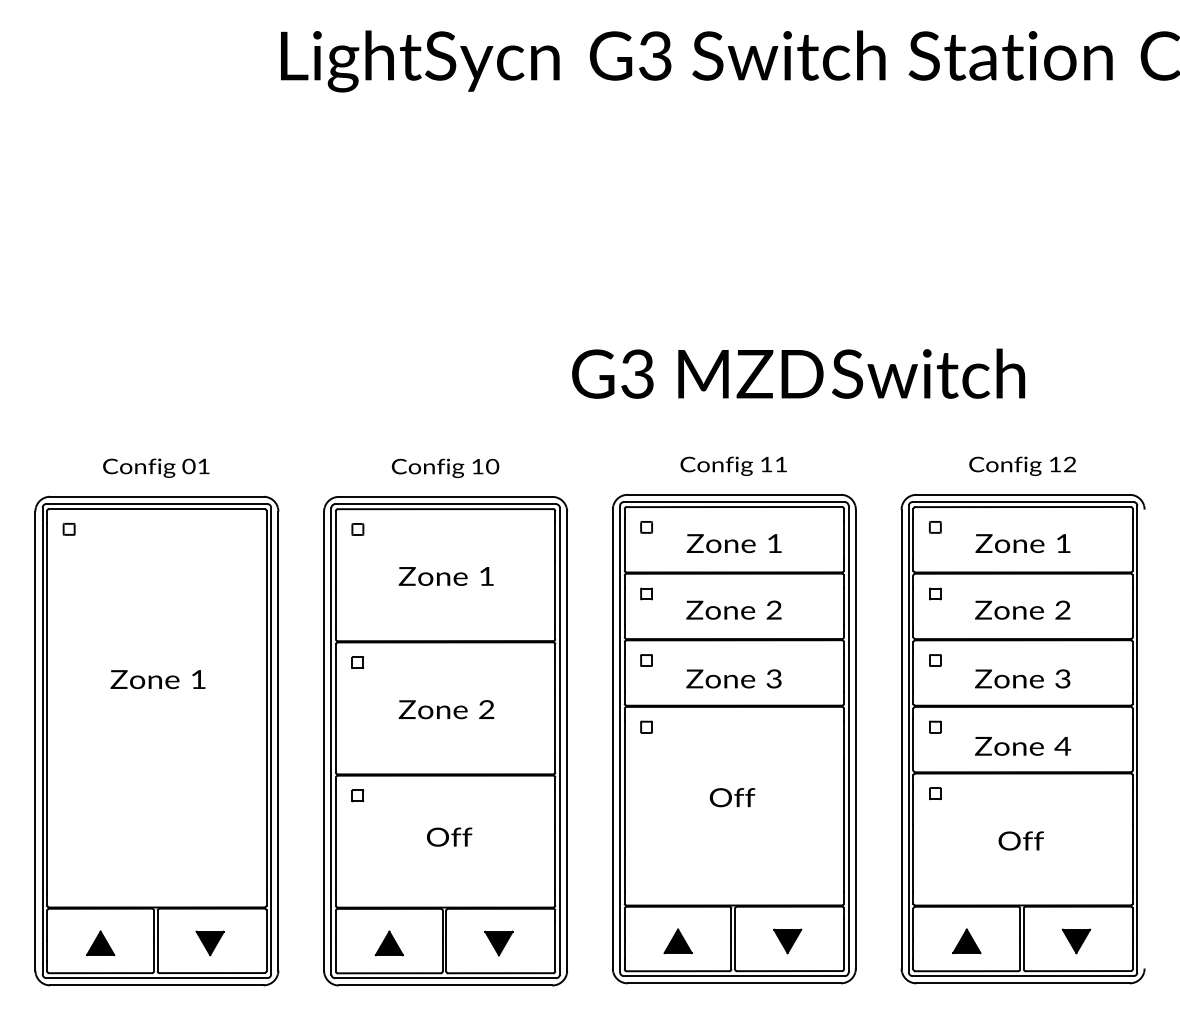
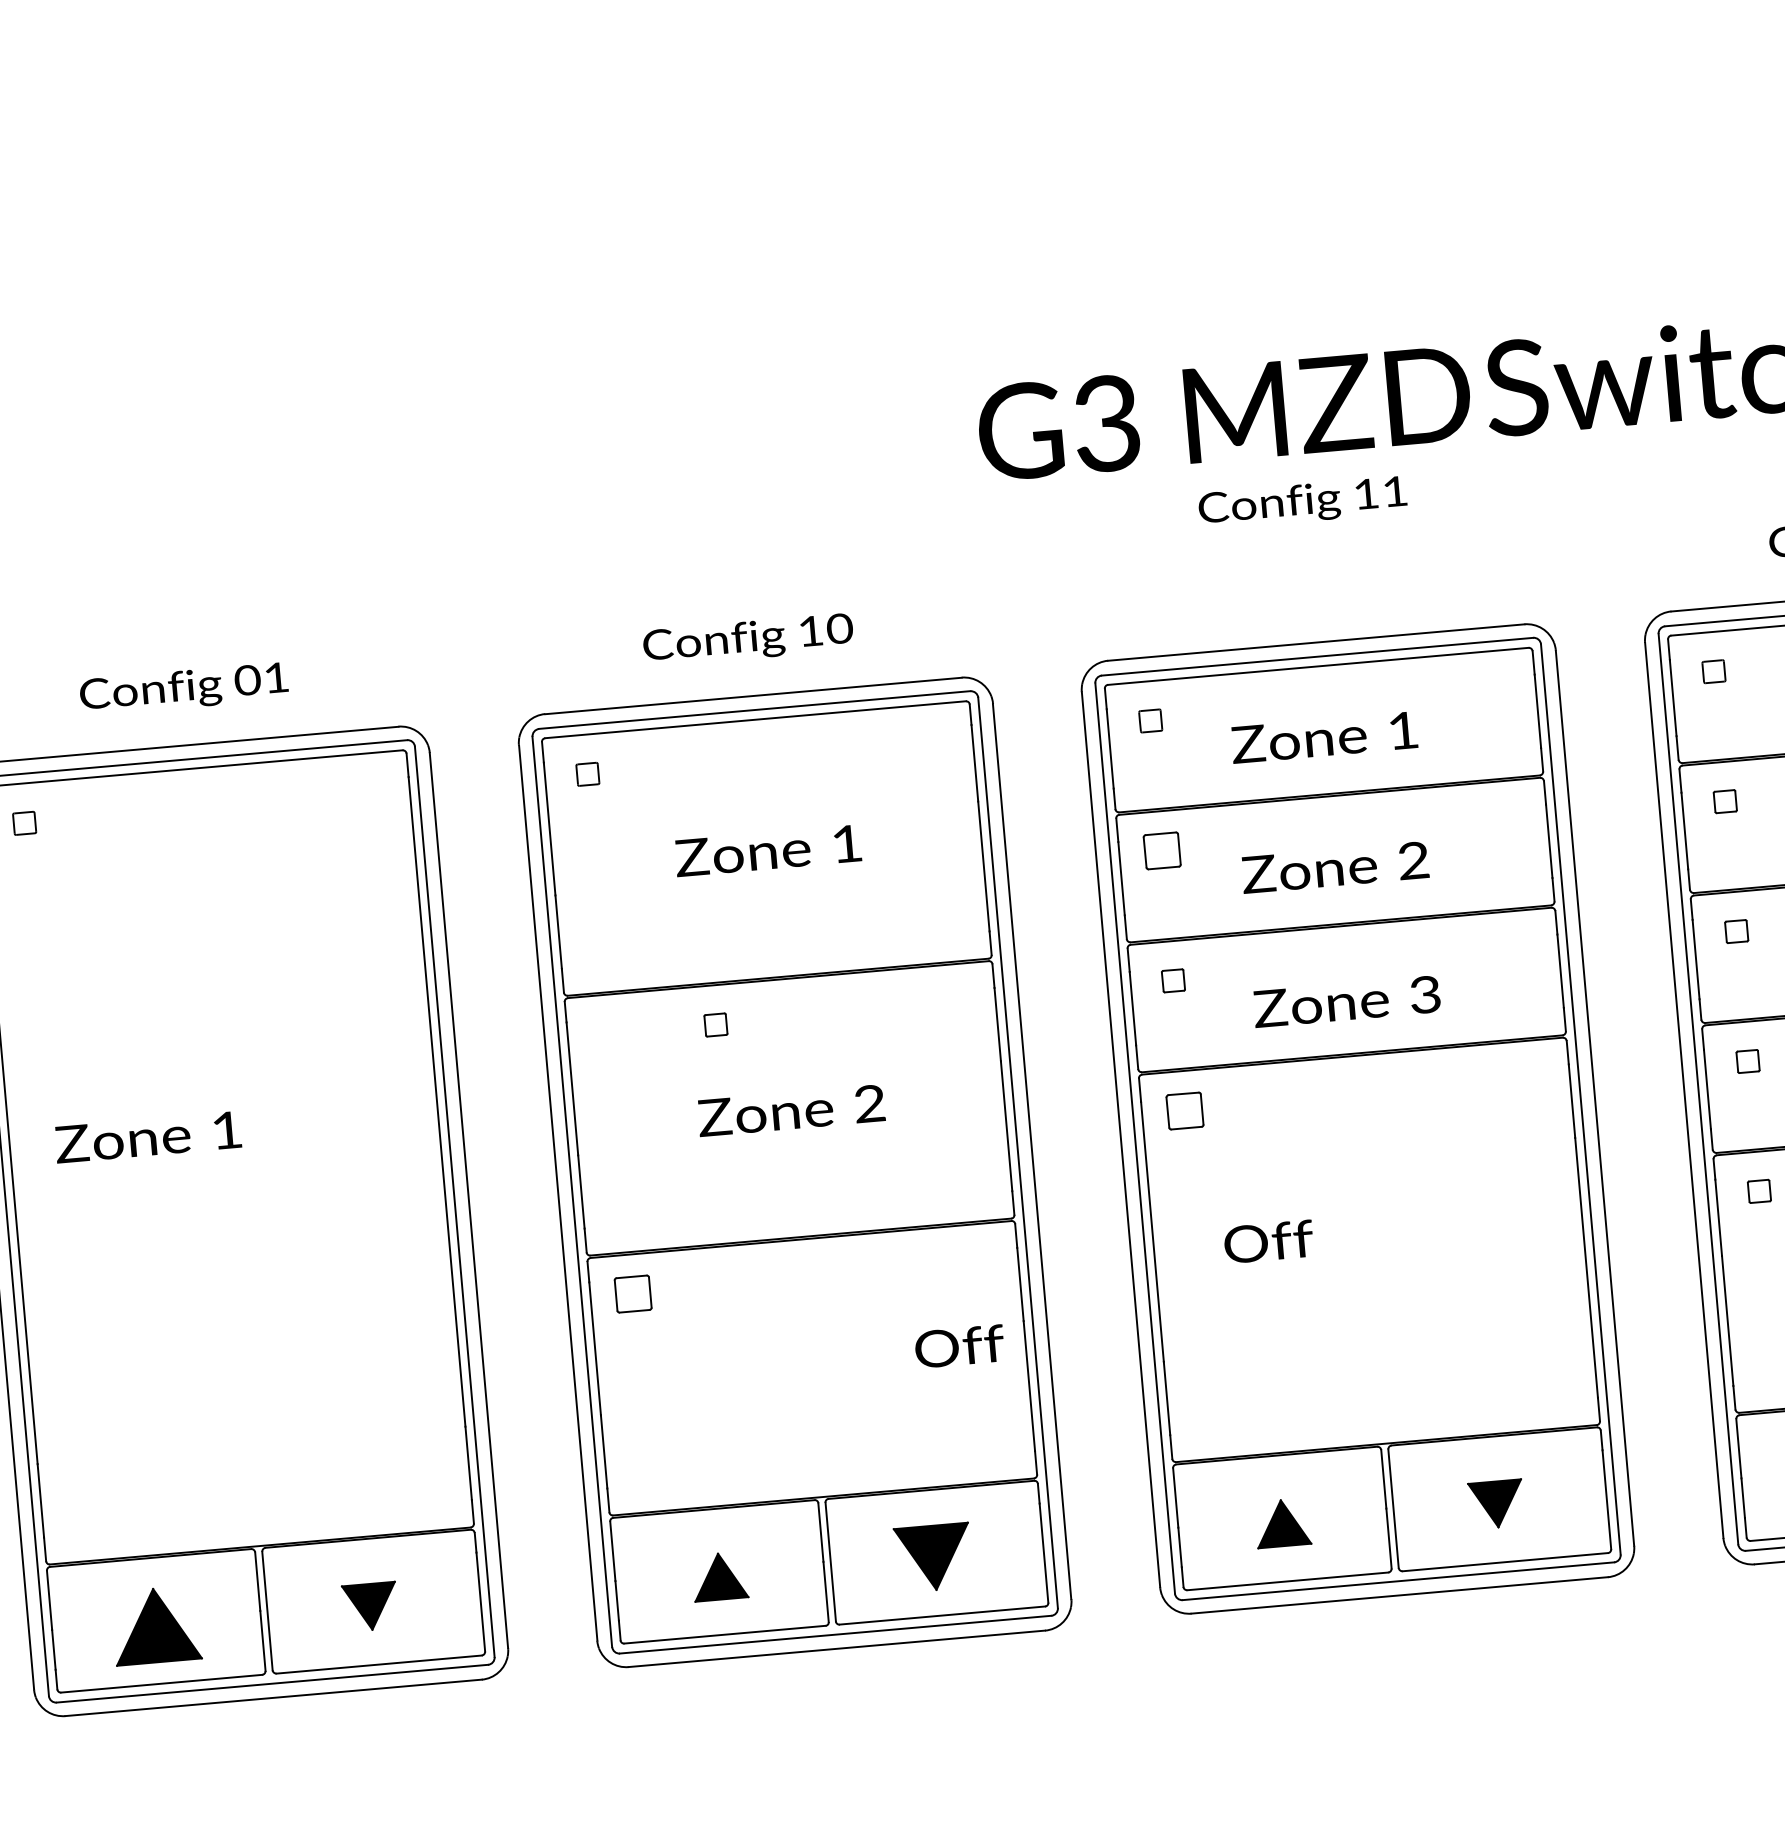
text: (733, 465) -> (1302, 501), moved
part: (646, 593) -> (1161, 849), size x1.6
part: (357, 662) -> (715, 1024), moved
text: (157, 679) -> (147, 1137), moved
part: (646, 726) -> (1184, 1109), size x1.6
part: (357, 795) -> (632, 1293), size x1.6
text: (732, 797) -> (1268, 1241), moved
text: (449, 836) -> (959, 1345), moved
part: (100, 943) -> (156, 1625), size x1.6
part: (498, 943) -> (932, 1557), size x1.4

